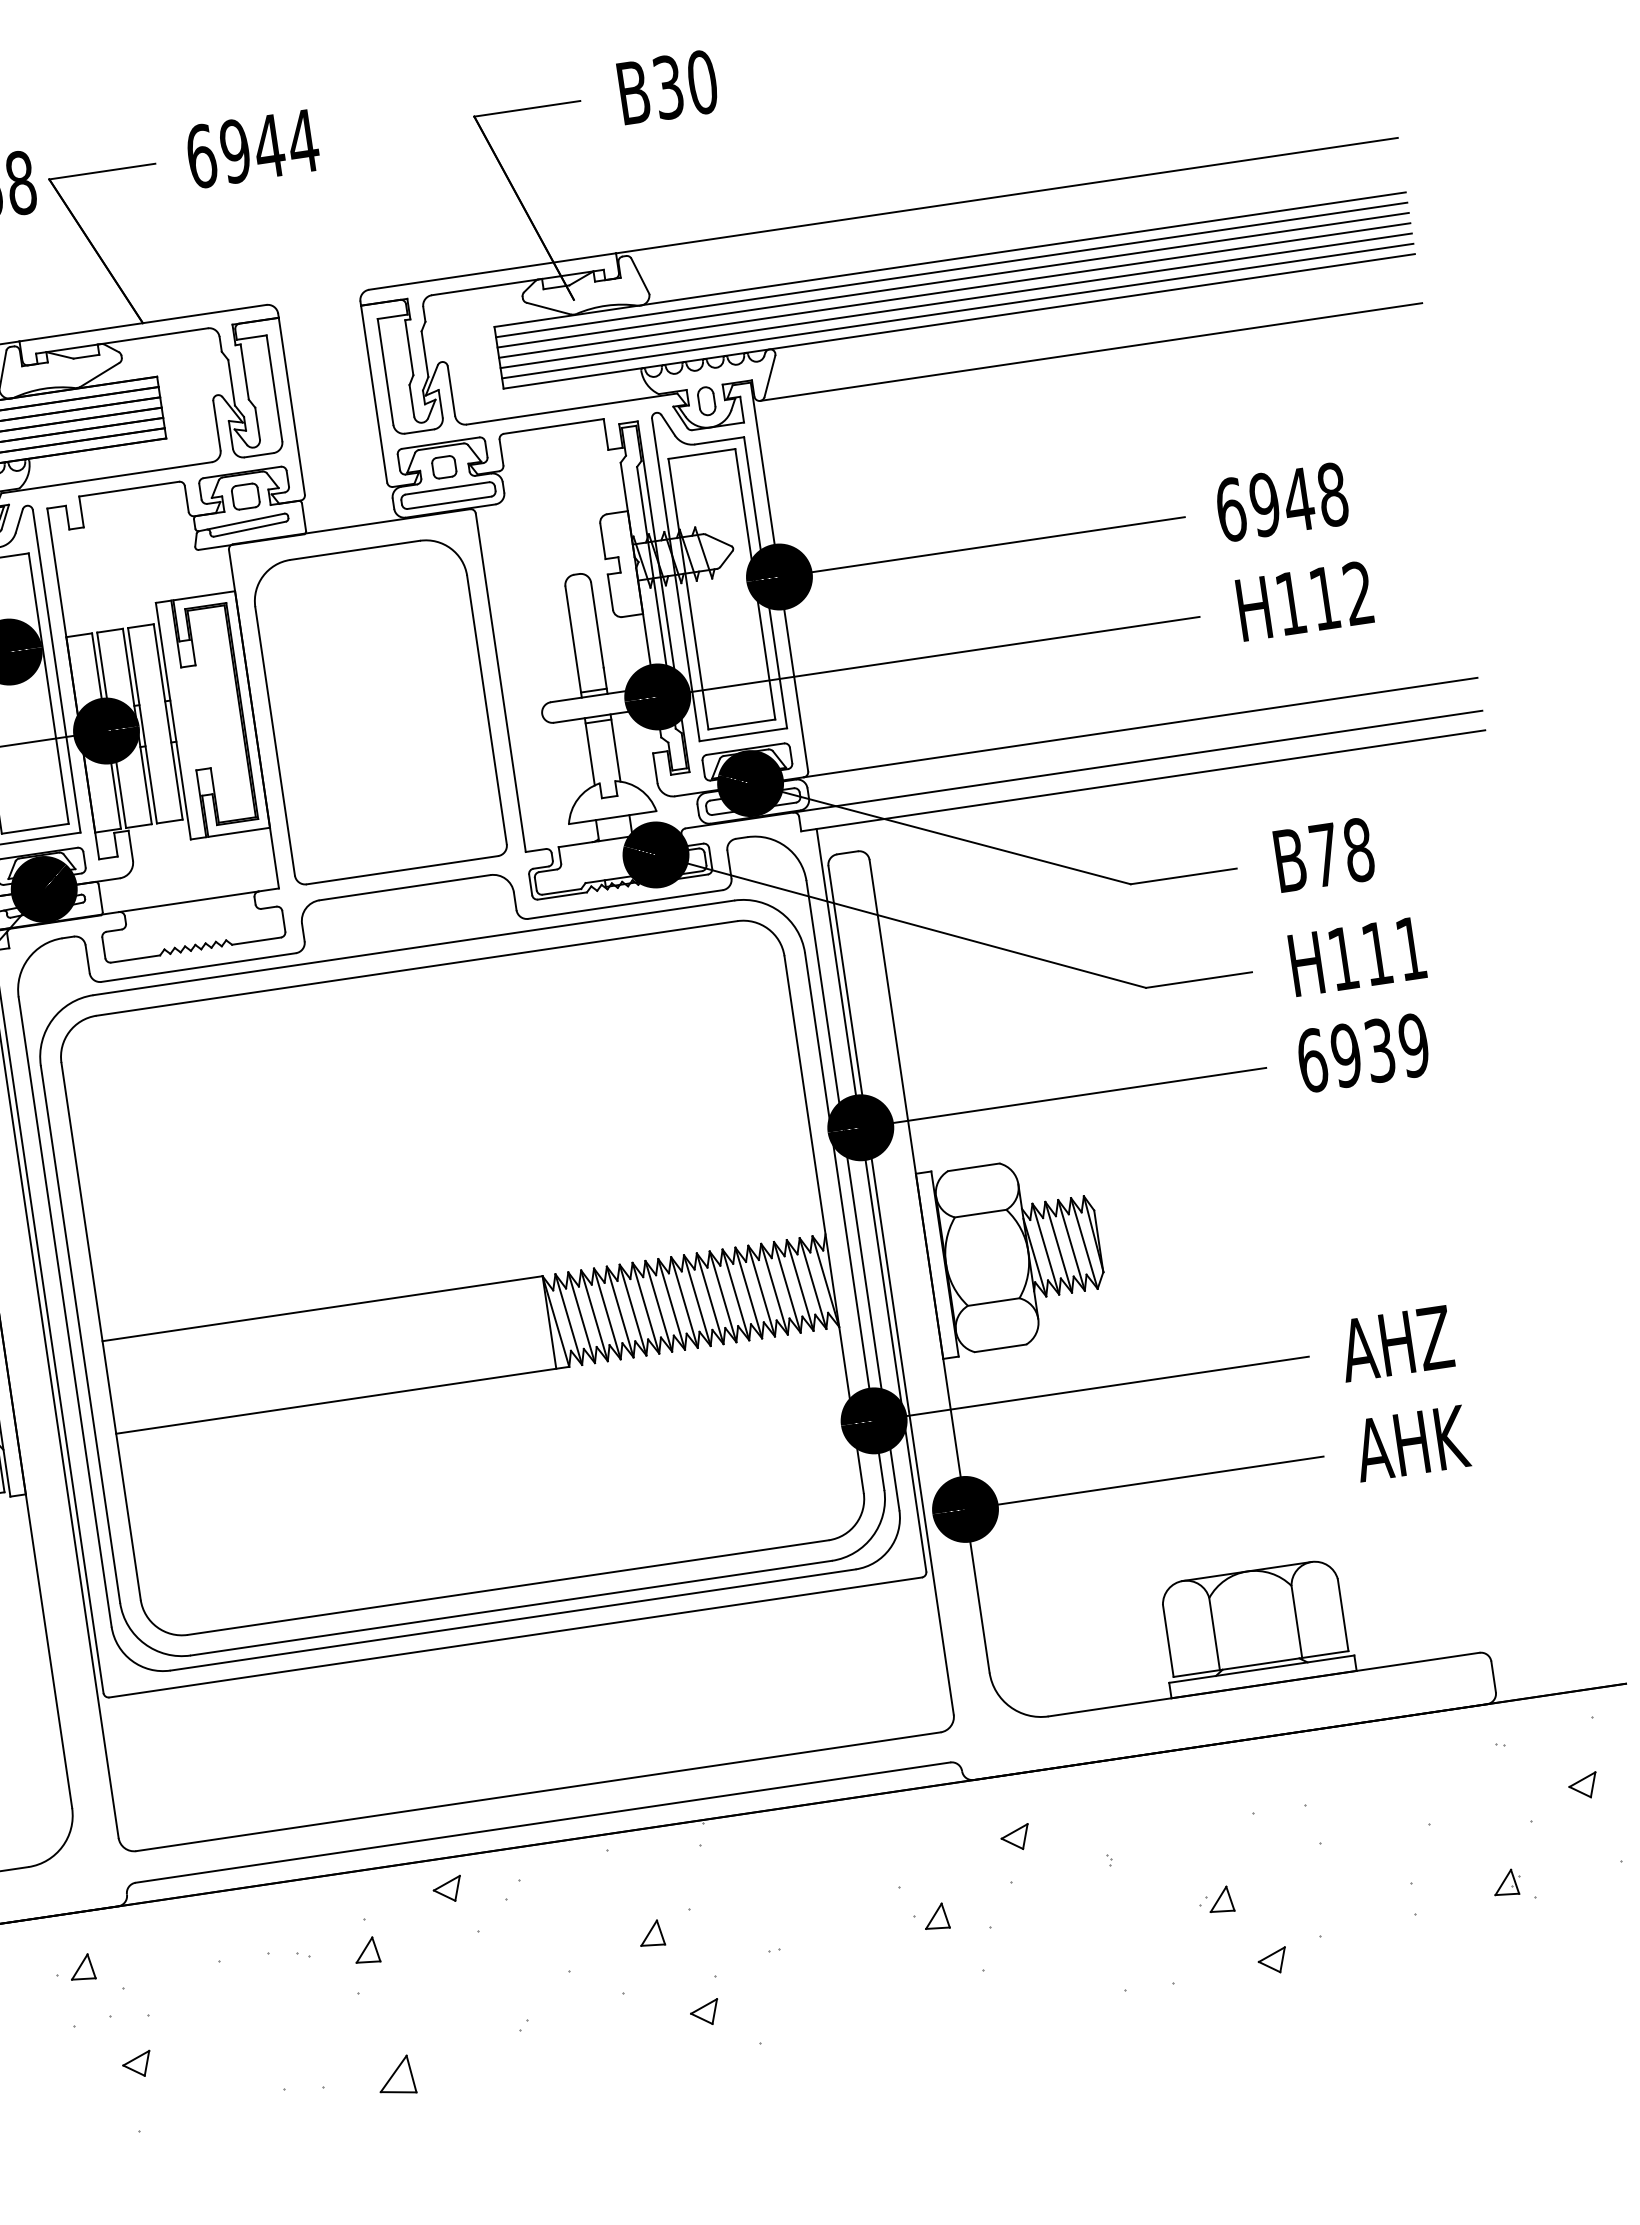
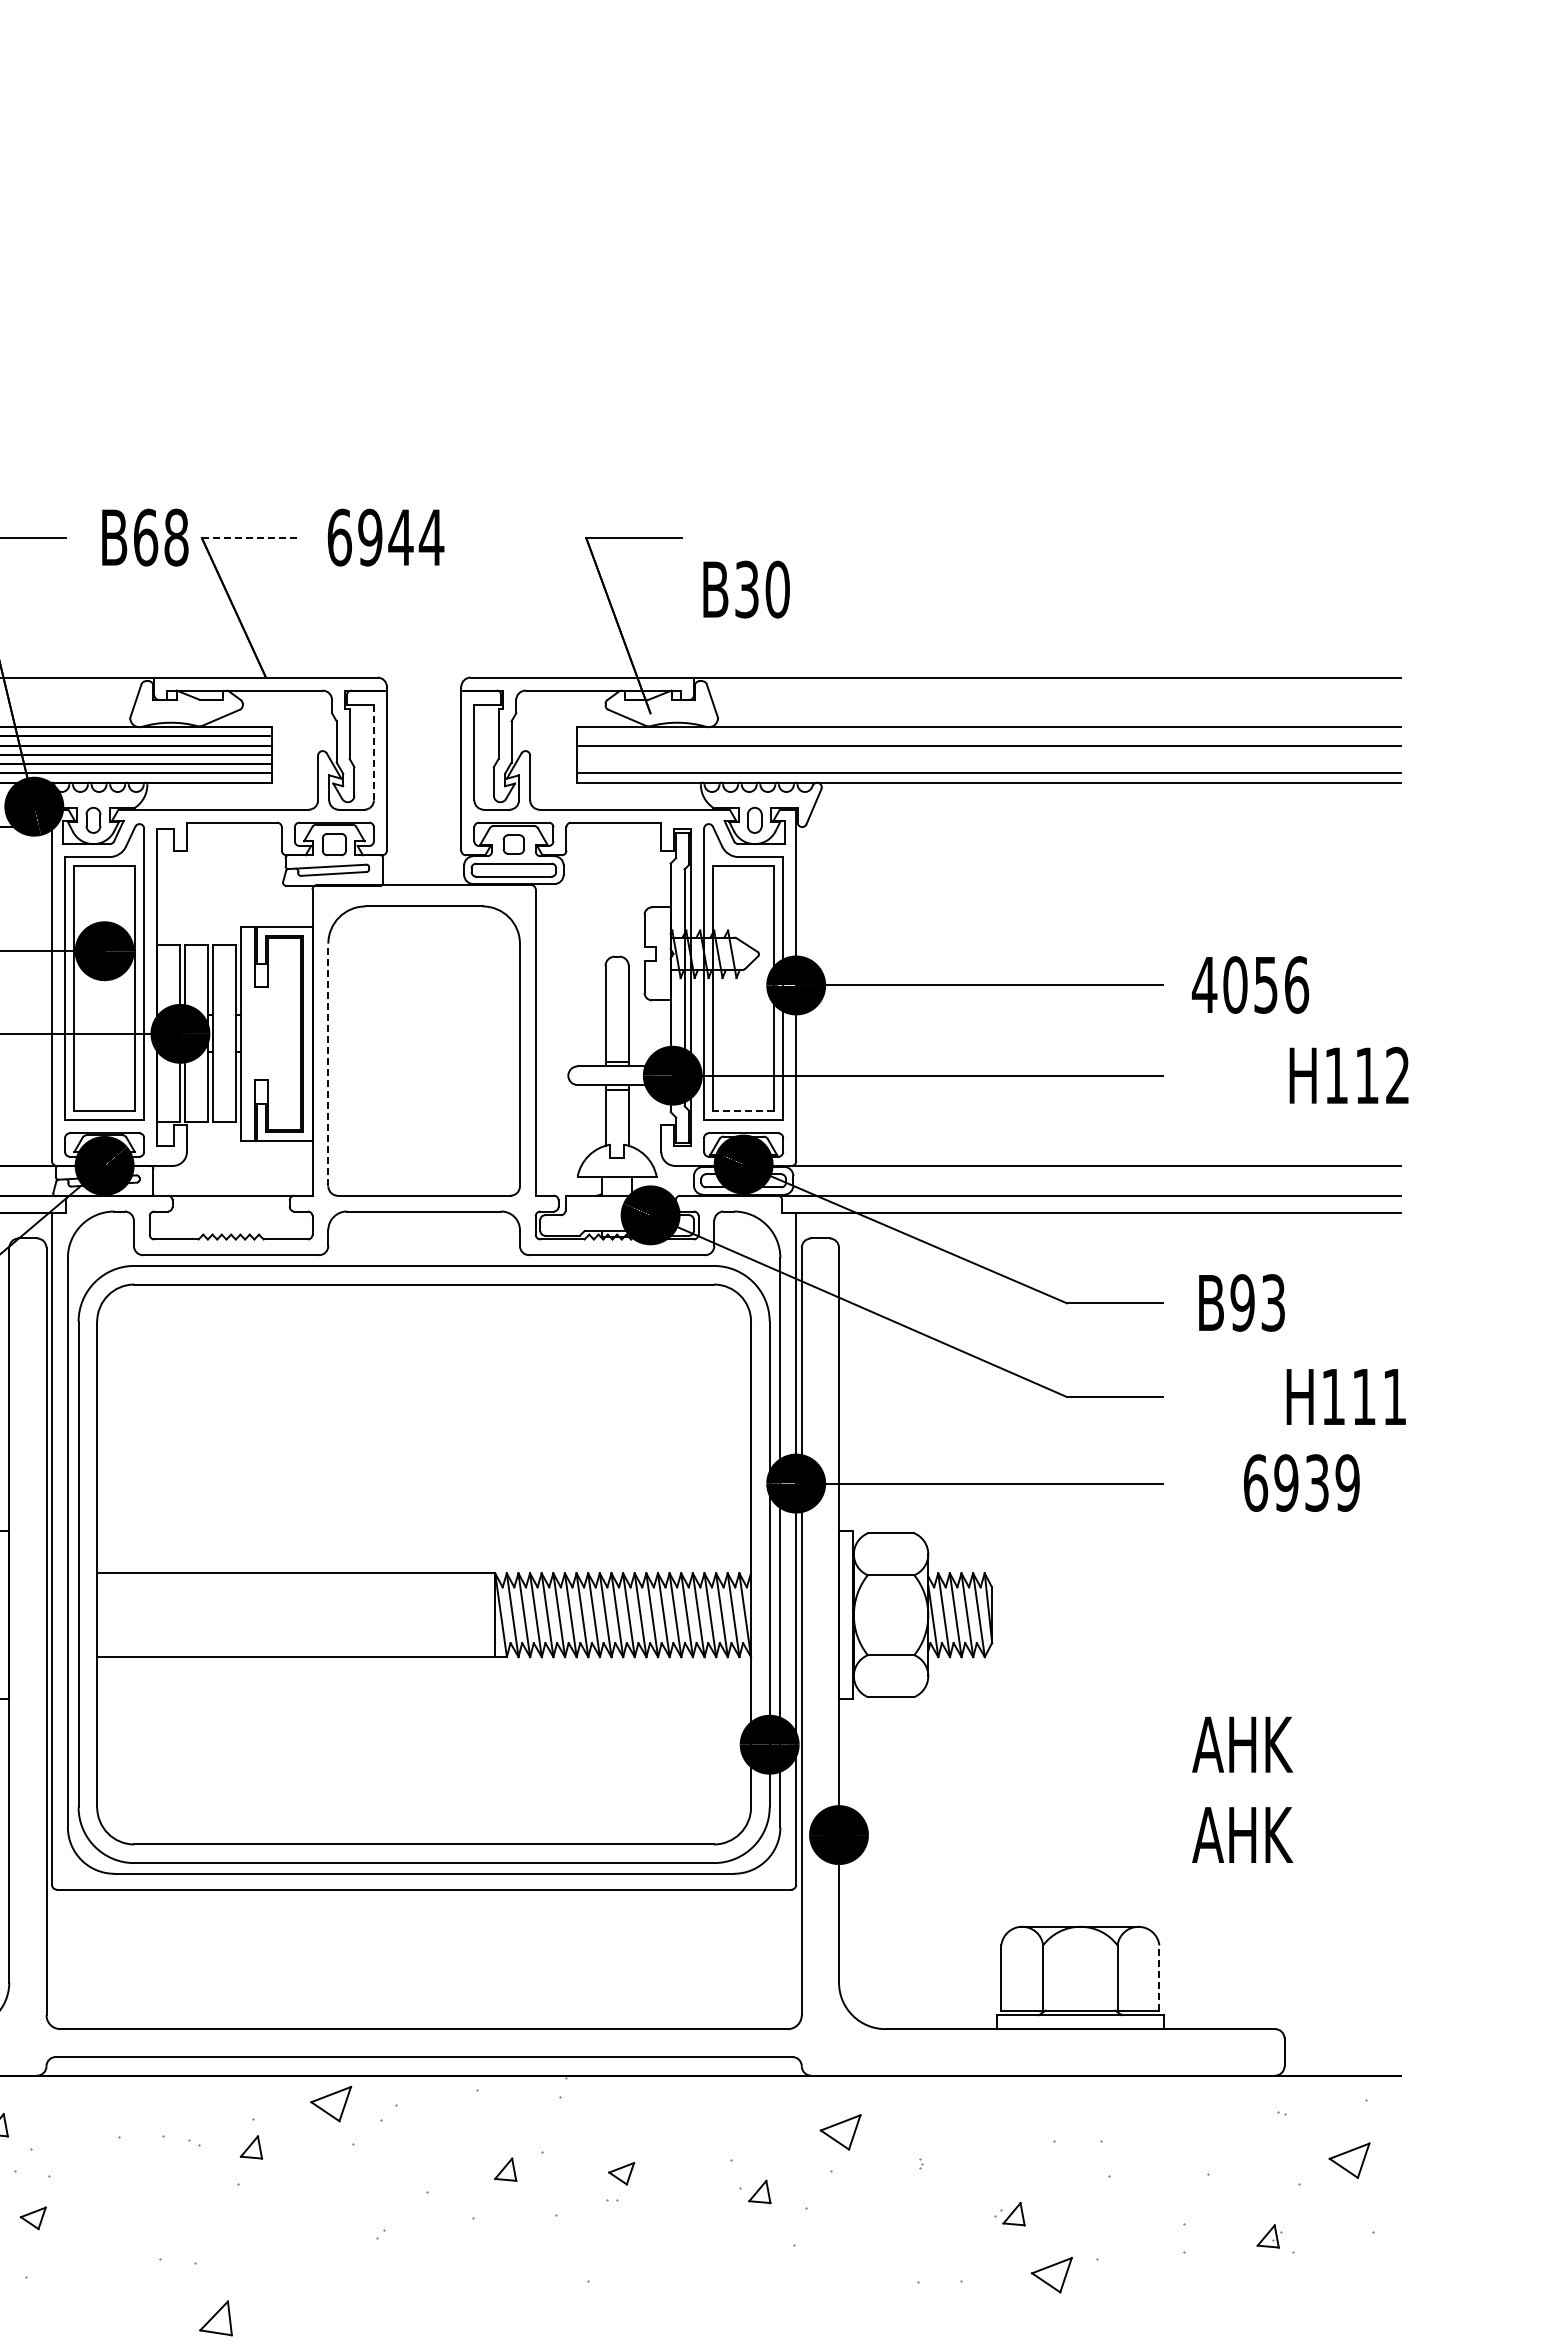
text: (667, 87) -> (746, 589), moved
line: (101, 172) -> (249, 538), solid -> dashed
line: (951, 270) -> (988, 736), removed
line: (954, 290) -> (988, 754), removed
line: (956, 301) -> (988, 764), removed
line: (1091, 352) -> (1101, 827), removed
line: (274, 388) -> (373, 752), solid -> dashed
text: (1281, 501) -> (1250, 984), 6948 -> 4056
text: (1304, 600) -> (1348, 1074), moved
line: (741, 724) -> (743, 1111), solid -> dashed
line: (275, 740) -> (328, 1064), solid -> dashed
text: (1341, 852) -> (1257, 1302), B78 -> B93
text: (1356, 956) -> (1345, 1396), moved
text: (1362, 1052) -> (1301, 1482), moved
text: (1436, 1337) -> (1278, 1744), AHZ -> AHK
line: (1090, 1388) -> (965, 1744), removed
line: (1144, 1483) -> (1000, 1835), removed
line: (1343, 1614) -> (1159, 1977), solid -> dashed
part: (1583, 1785) -> (1349, 2160), size x1.6
part: (1014, 1838) -> (839, 2132), size x1.6
part: (447, 1889) -> (330, 2103), size x1.6
part: (1272, 1960) -> (1051, 2274), size x1.6
part: (704, 2012) -> (621, 2173), moved
part: (395, 2076) -> (215, 2318), moved

